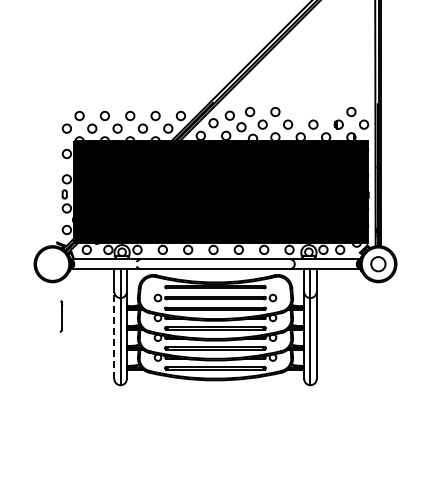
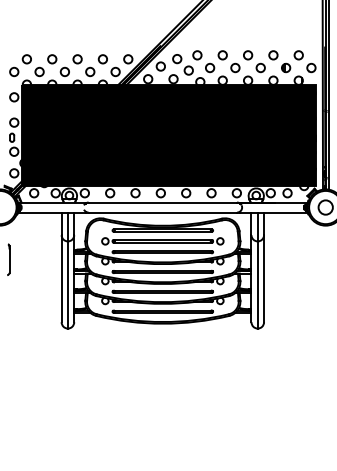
circle: (300, 112) -> (247, 55), added
circle: (326, 112) -> (273, 55), added
line: (114, 334) -> (61, 277), dashed -> solid

